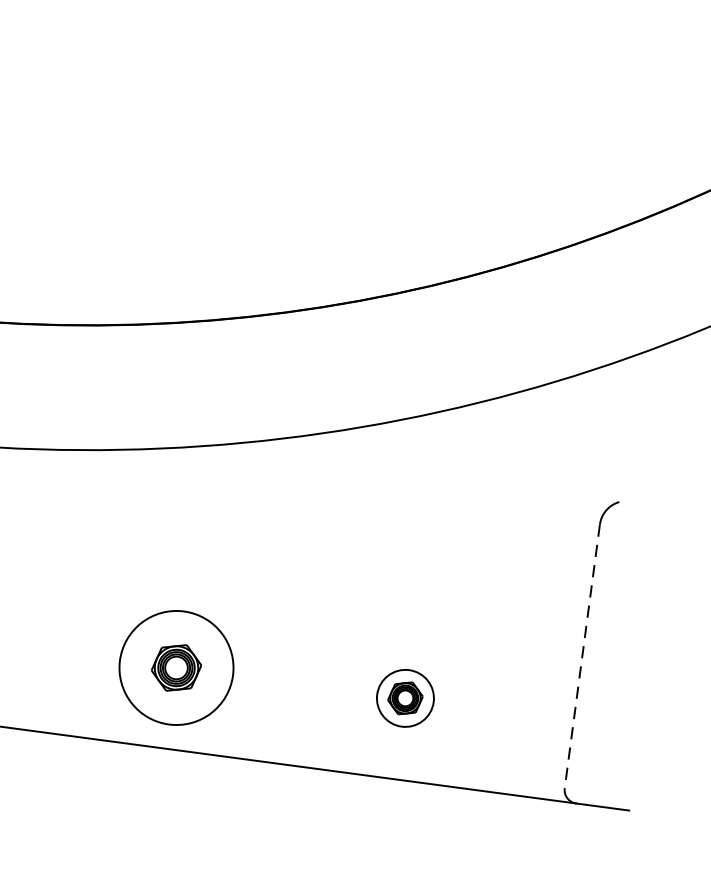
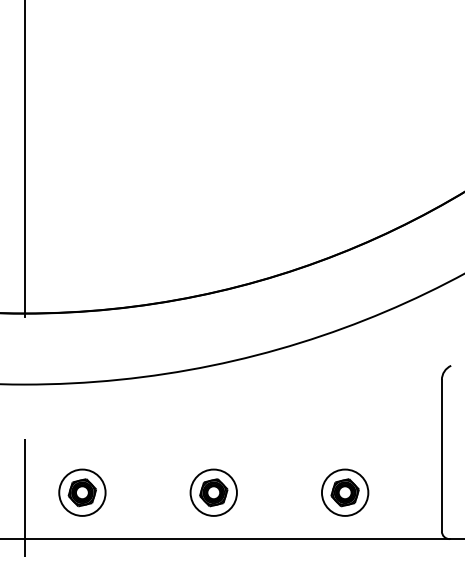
line: (581, 656) -> (441, 455), dashed -> solid
circle: (176, 667) -> (213, 492), size x0.71
part: (405, 698) -> (345, 492), size x1.43

